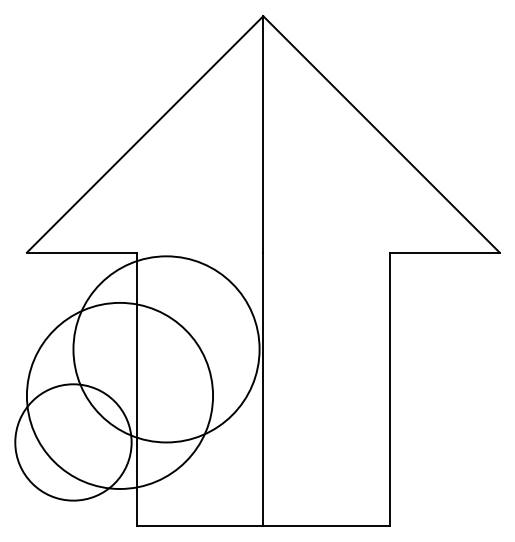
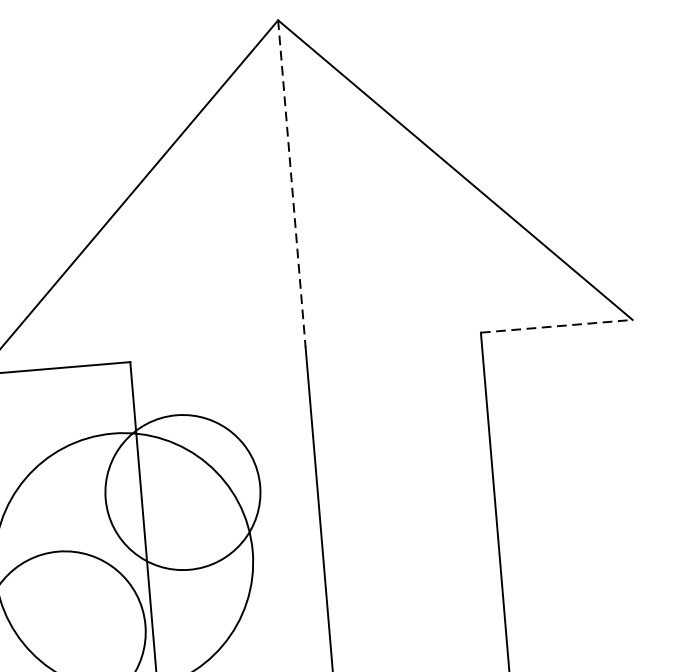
line: (263, 134) -> (292, 183), solid -> dashed
line: (444, 252) -> (556, 326), solid -> dashed
circle: (166, 349) -> (182, 492), size x0.6

